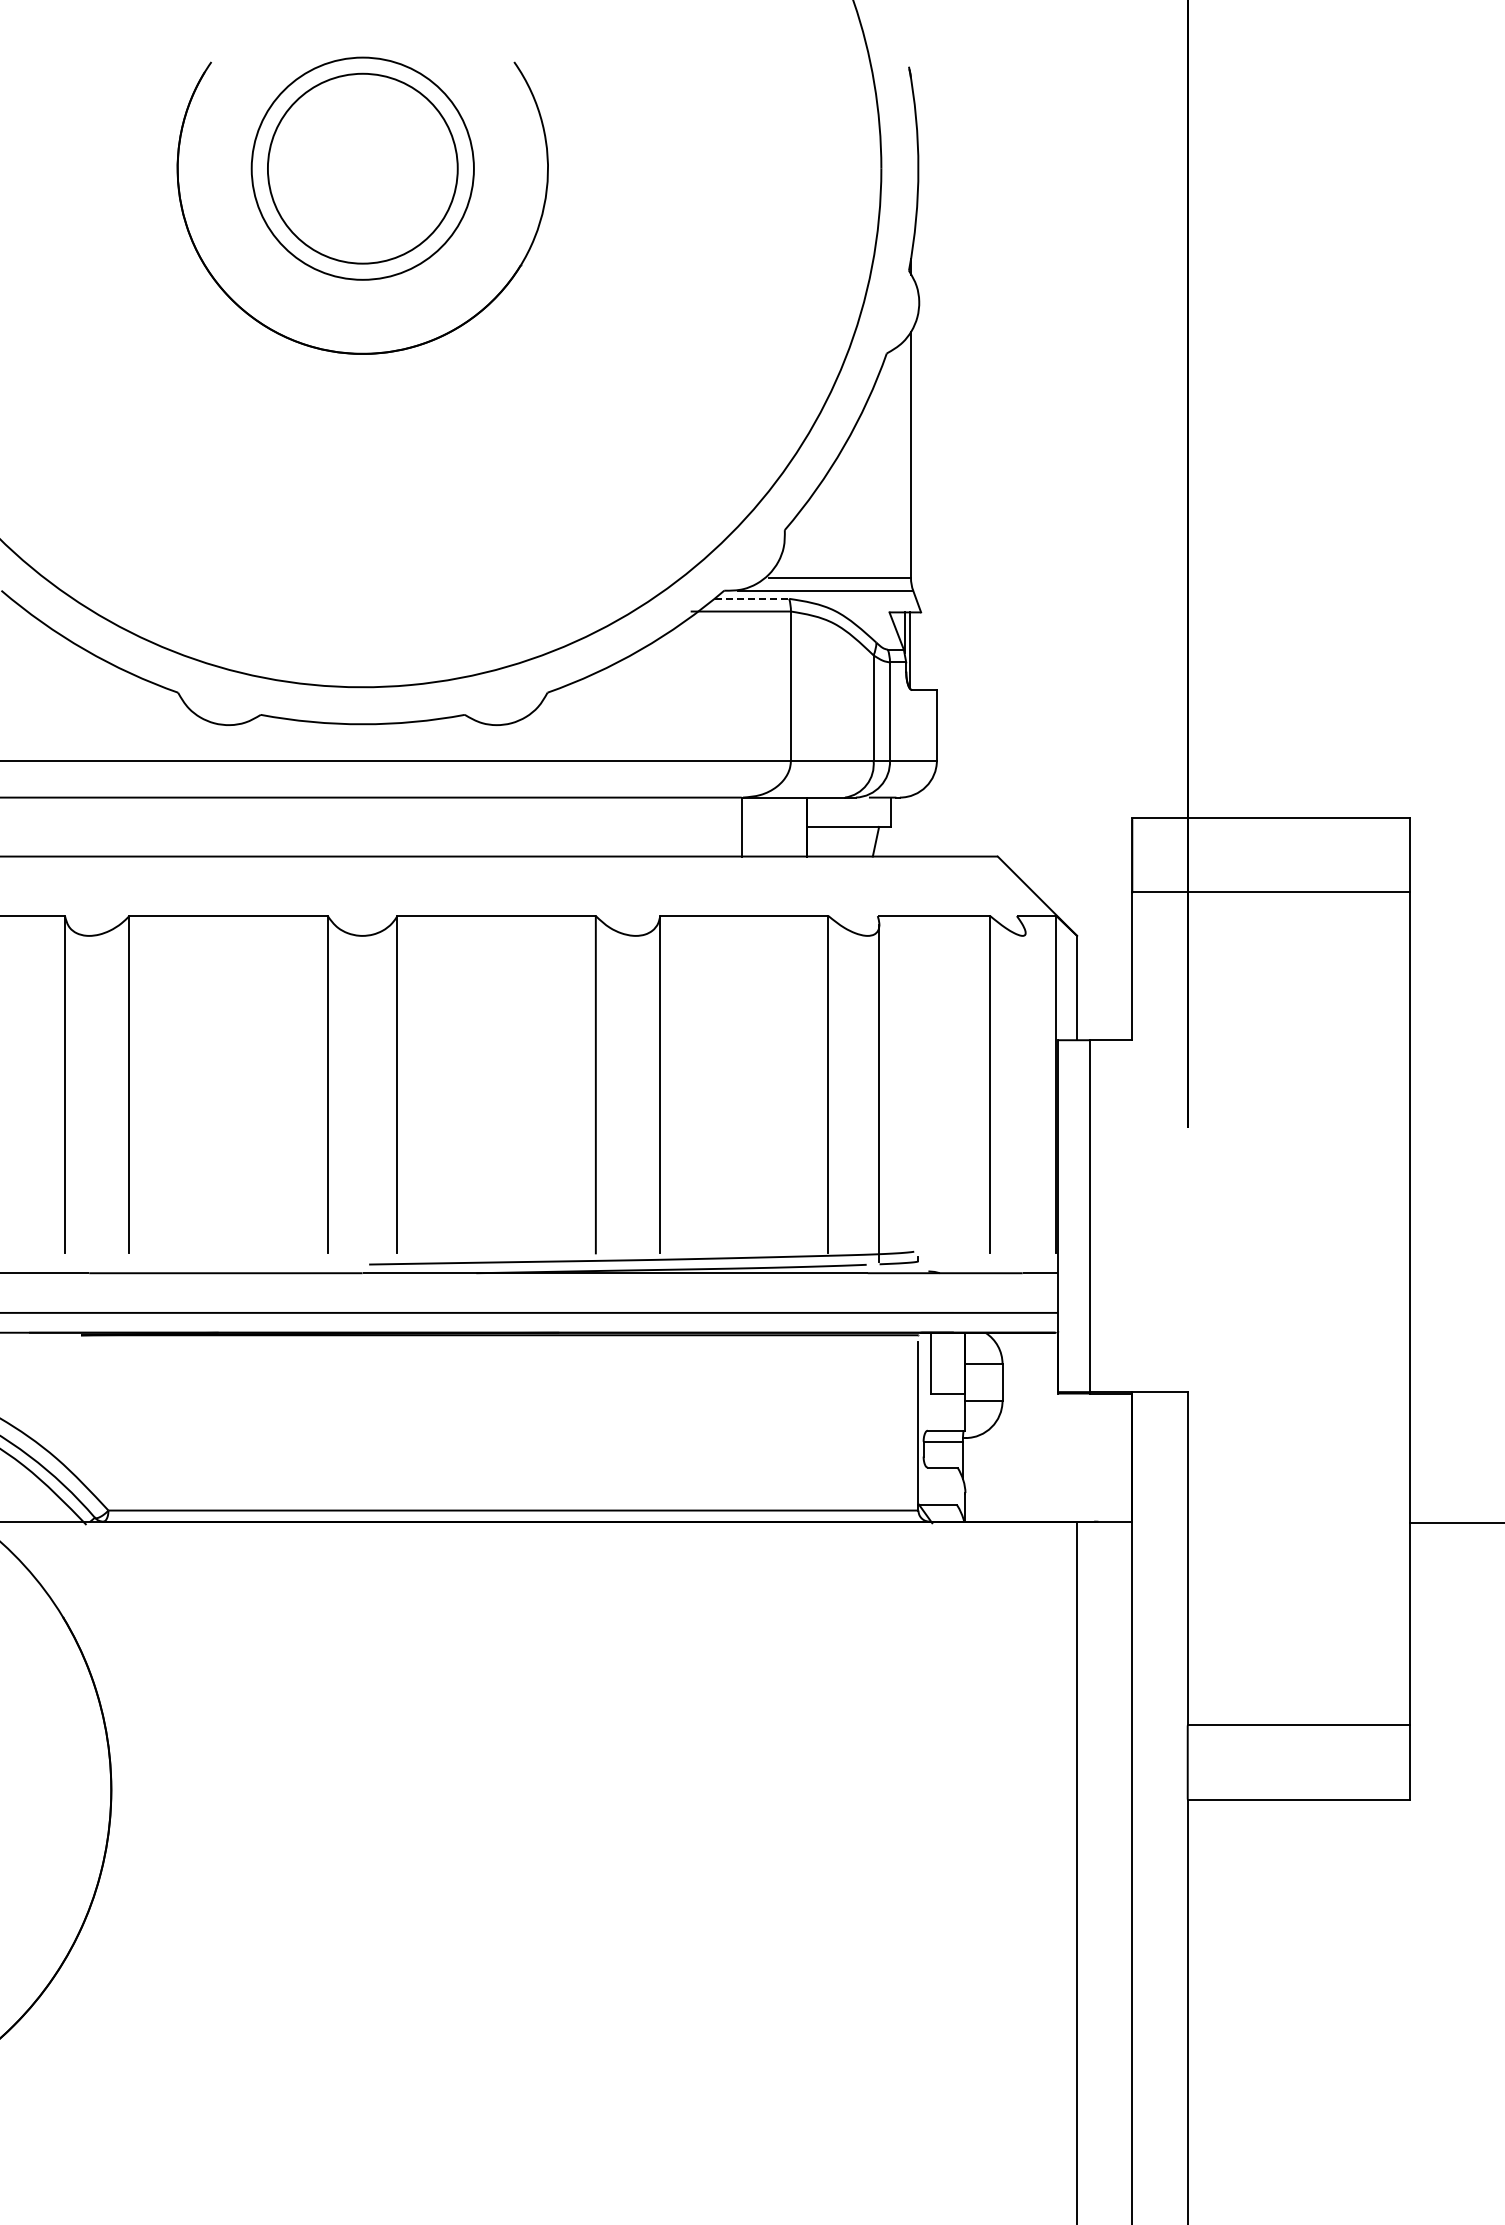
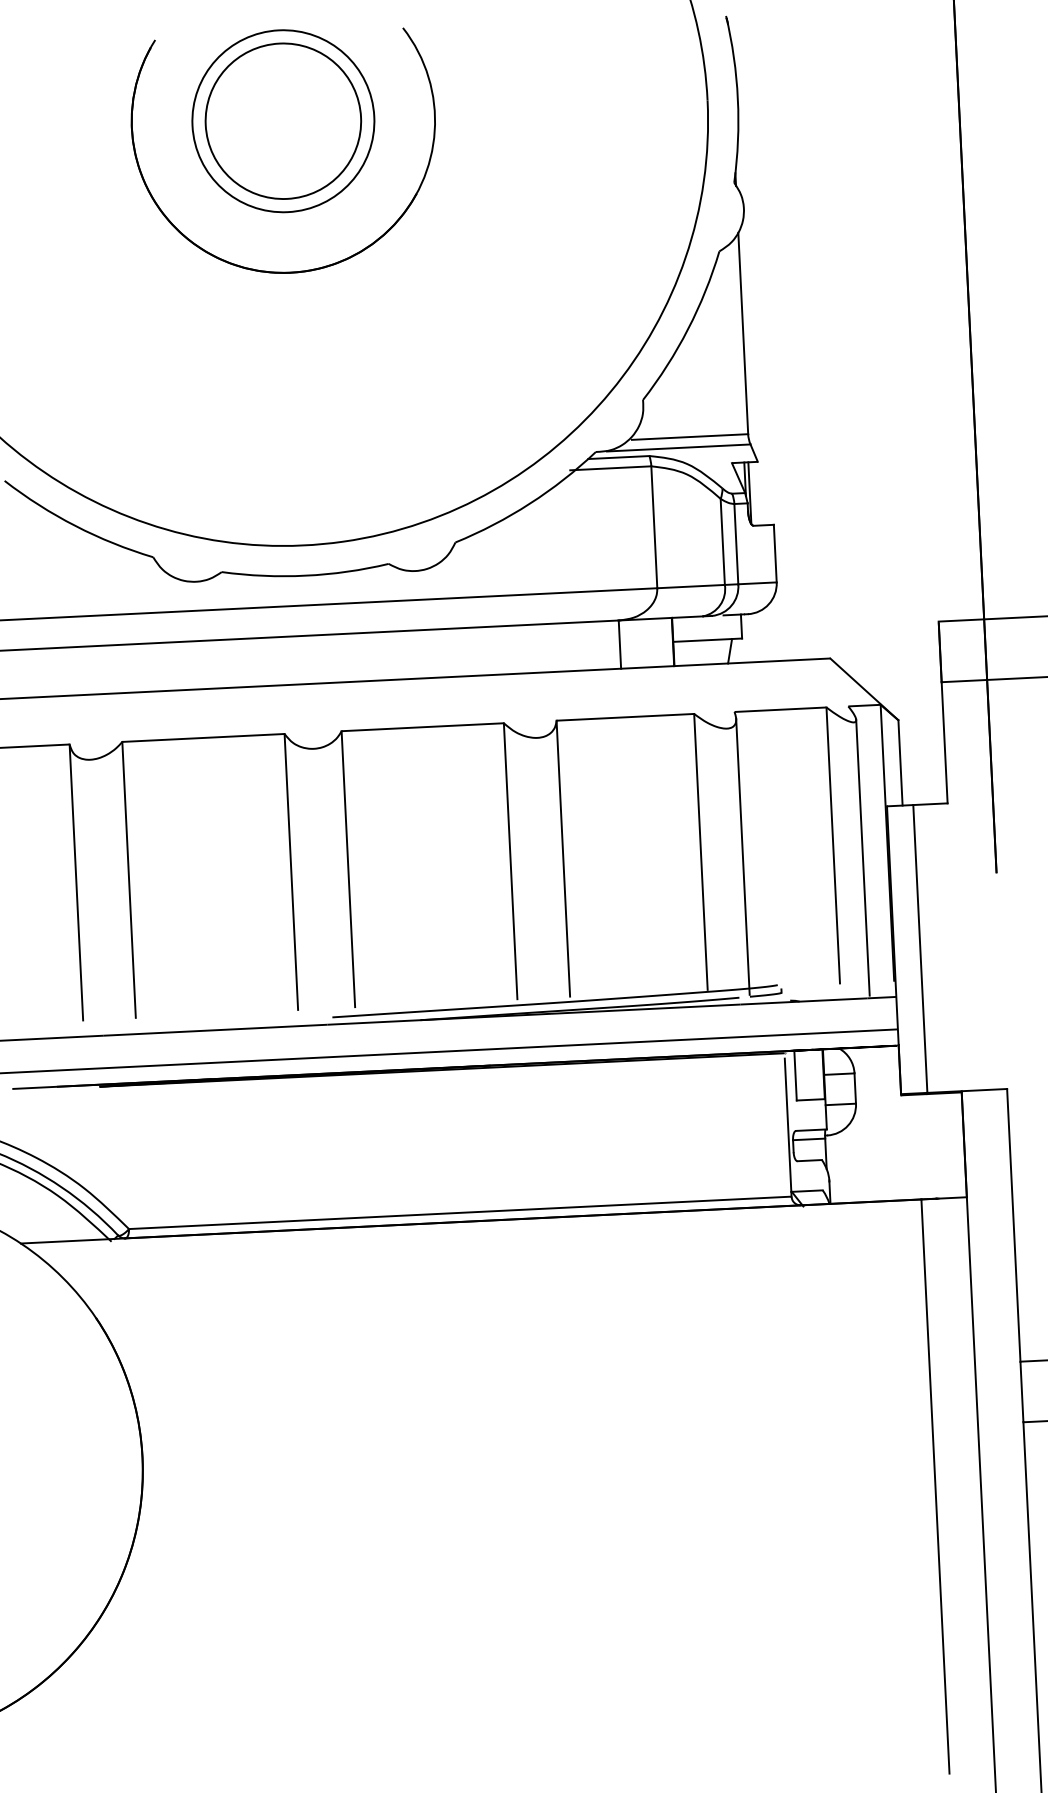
line: (752, 598) -> (619, 457), dashed -> solid
line: (1025, 1101) -> (862, 857), added

